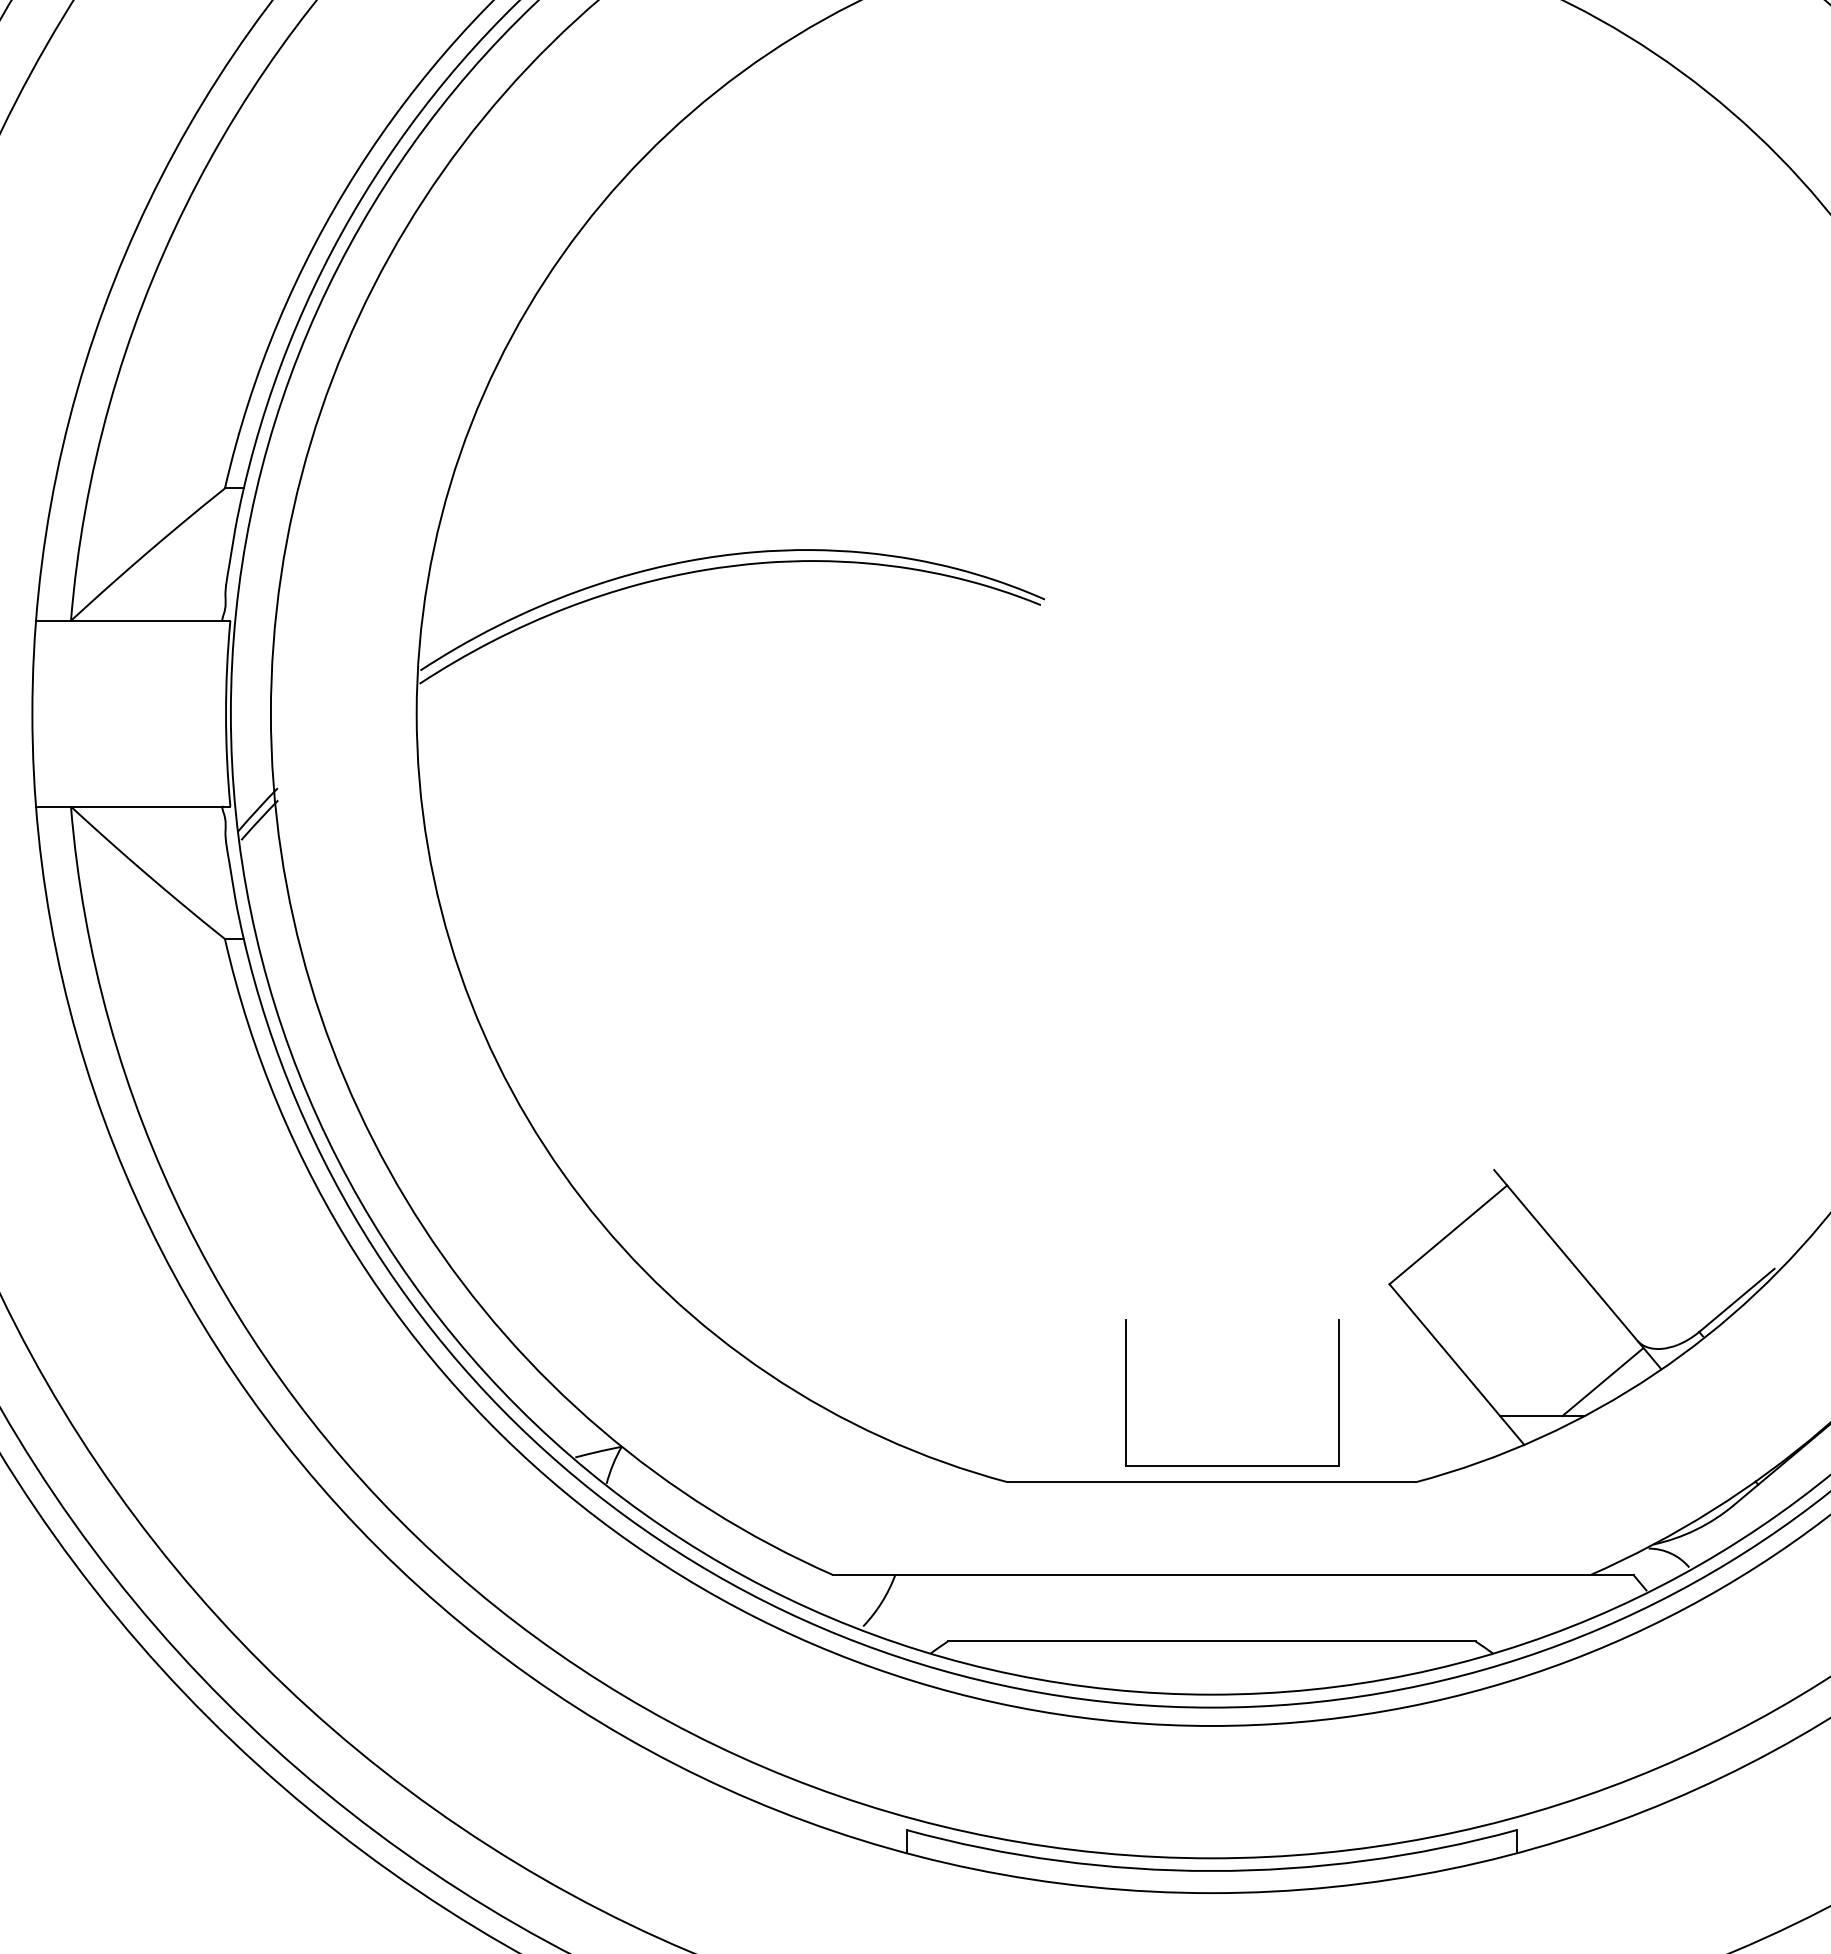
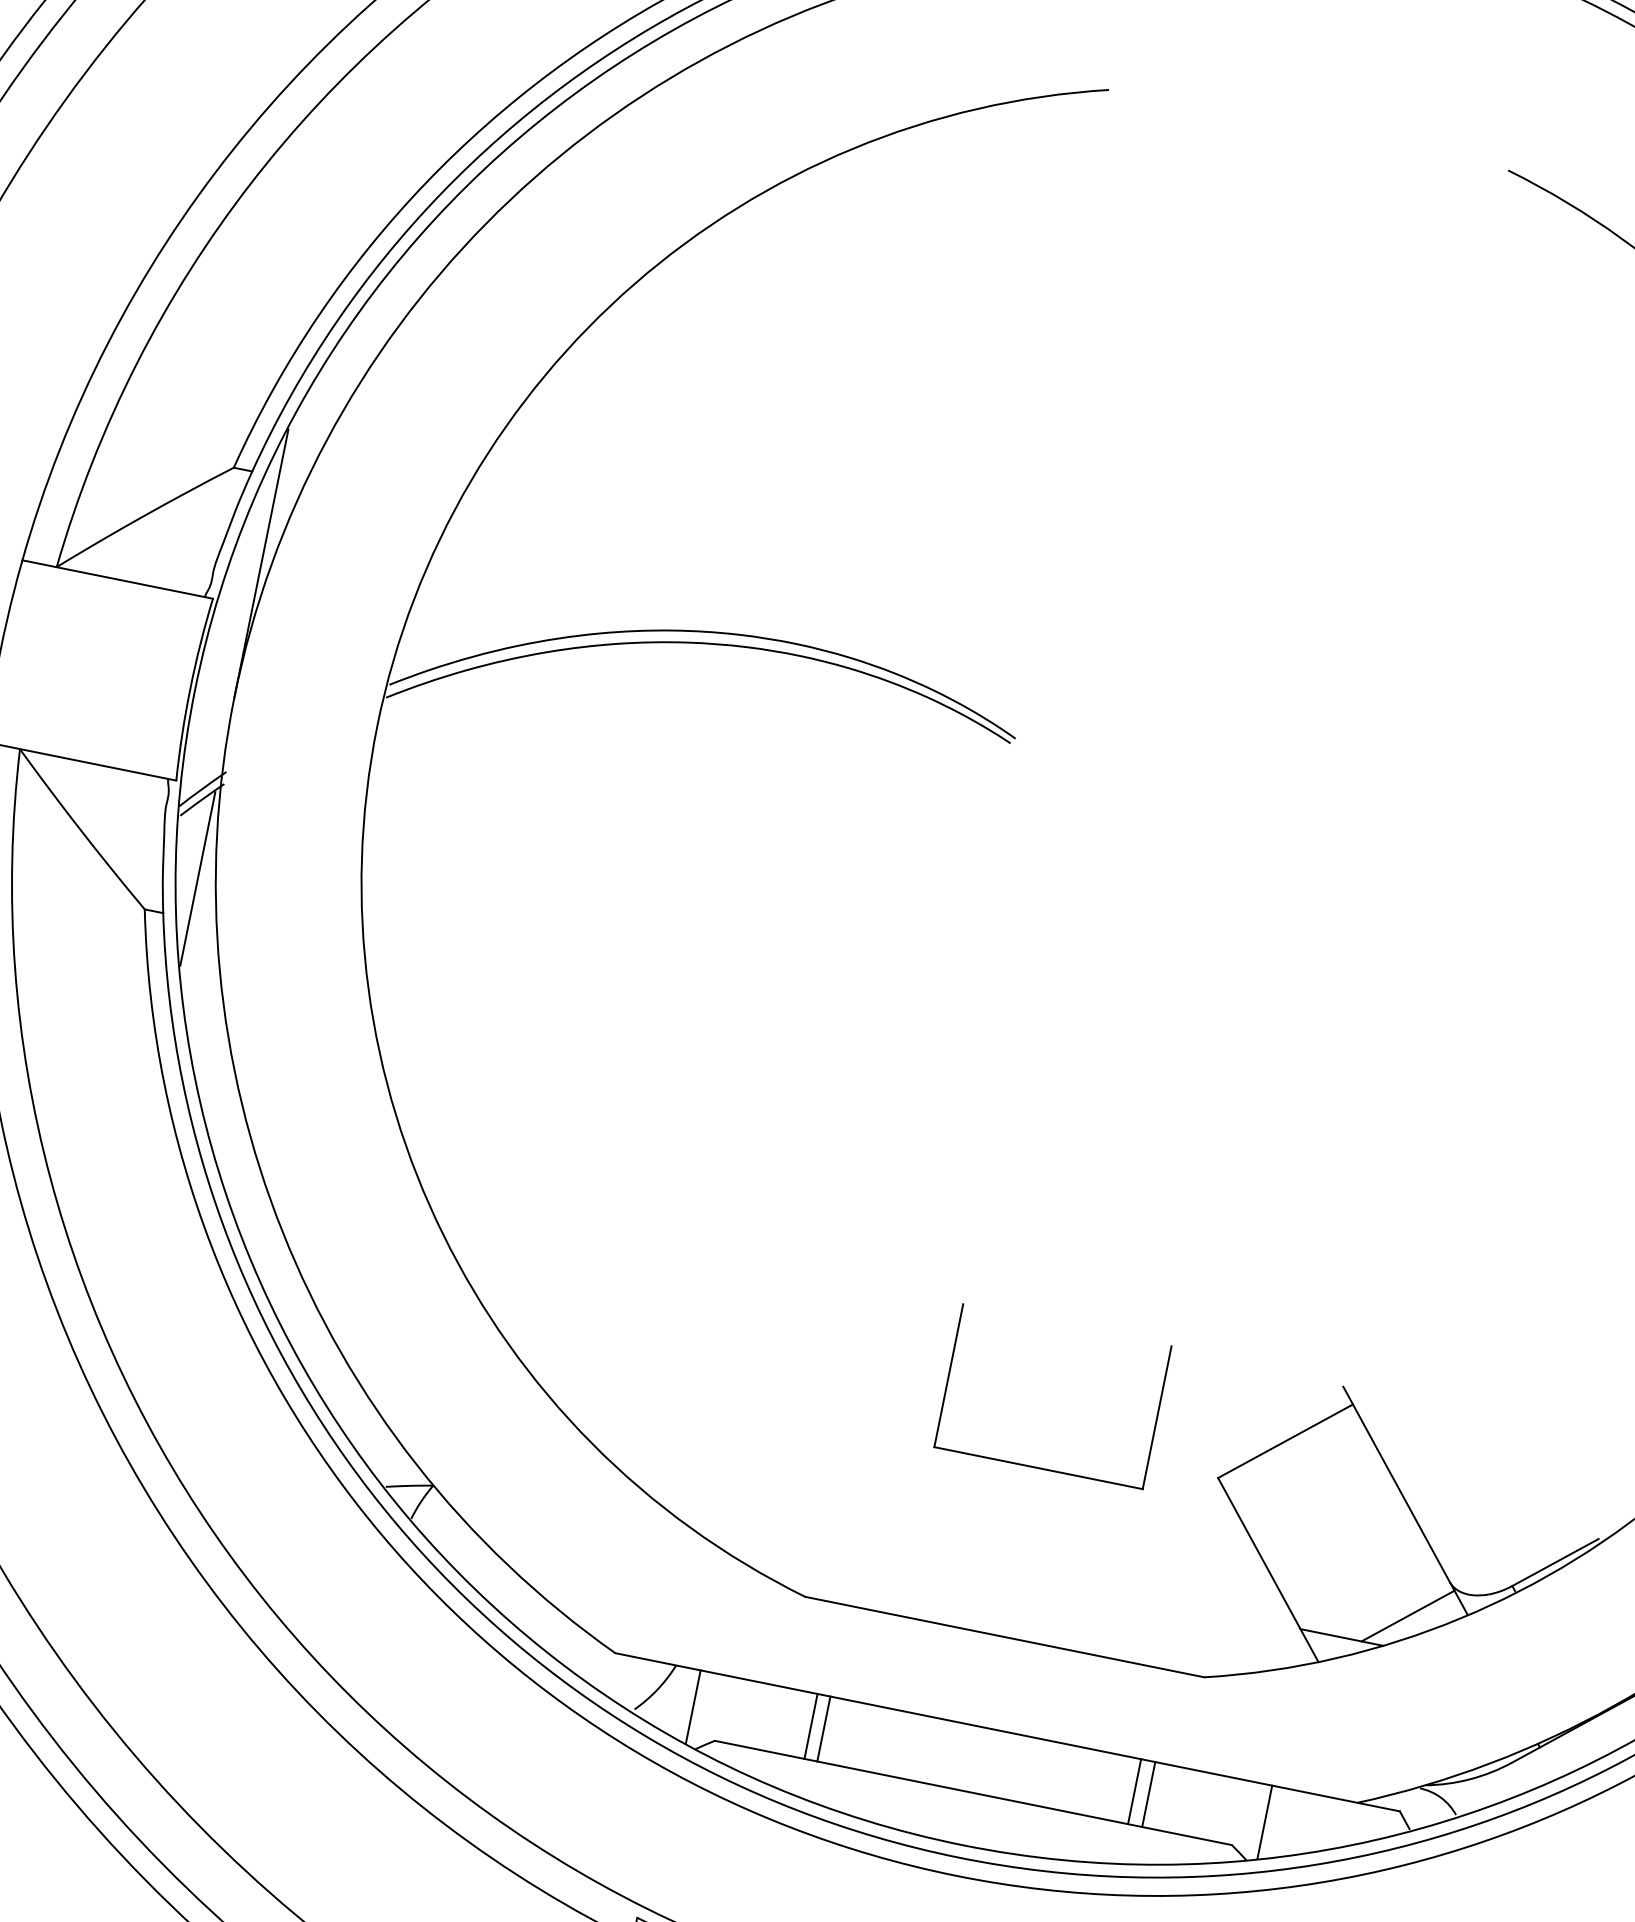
line: (270, 576) -> (261, 563), added
line: (270, 898) -> (197, 878), added
part: (1232, 1465) -> (1038, 1467), moved
line: (1039, 1608) -> (810, 1726), added
line: (1052, 1608) -> (823, 1729), added
line: (1369, 1608) -> (1134, 1791), added
line: (1384, 1608) -> (1149, 1794), added
line: (920, 1612) -> (693, 1707), added
line: (1503, 1612) -> (1264, 1822), added

